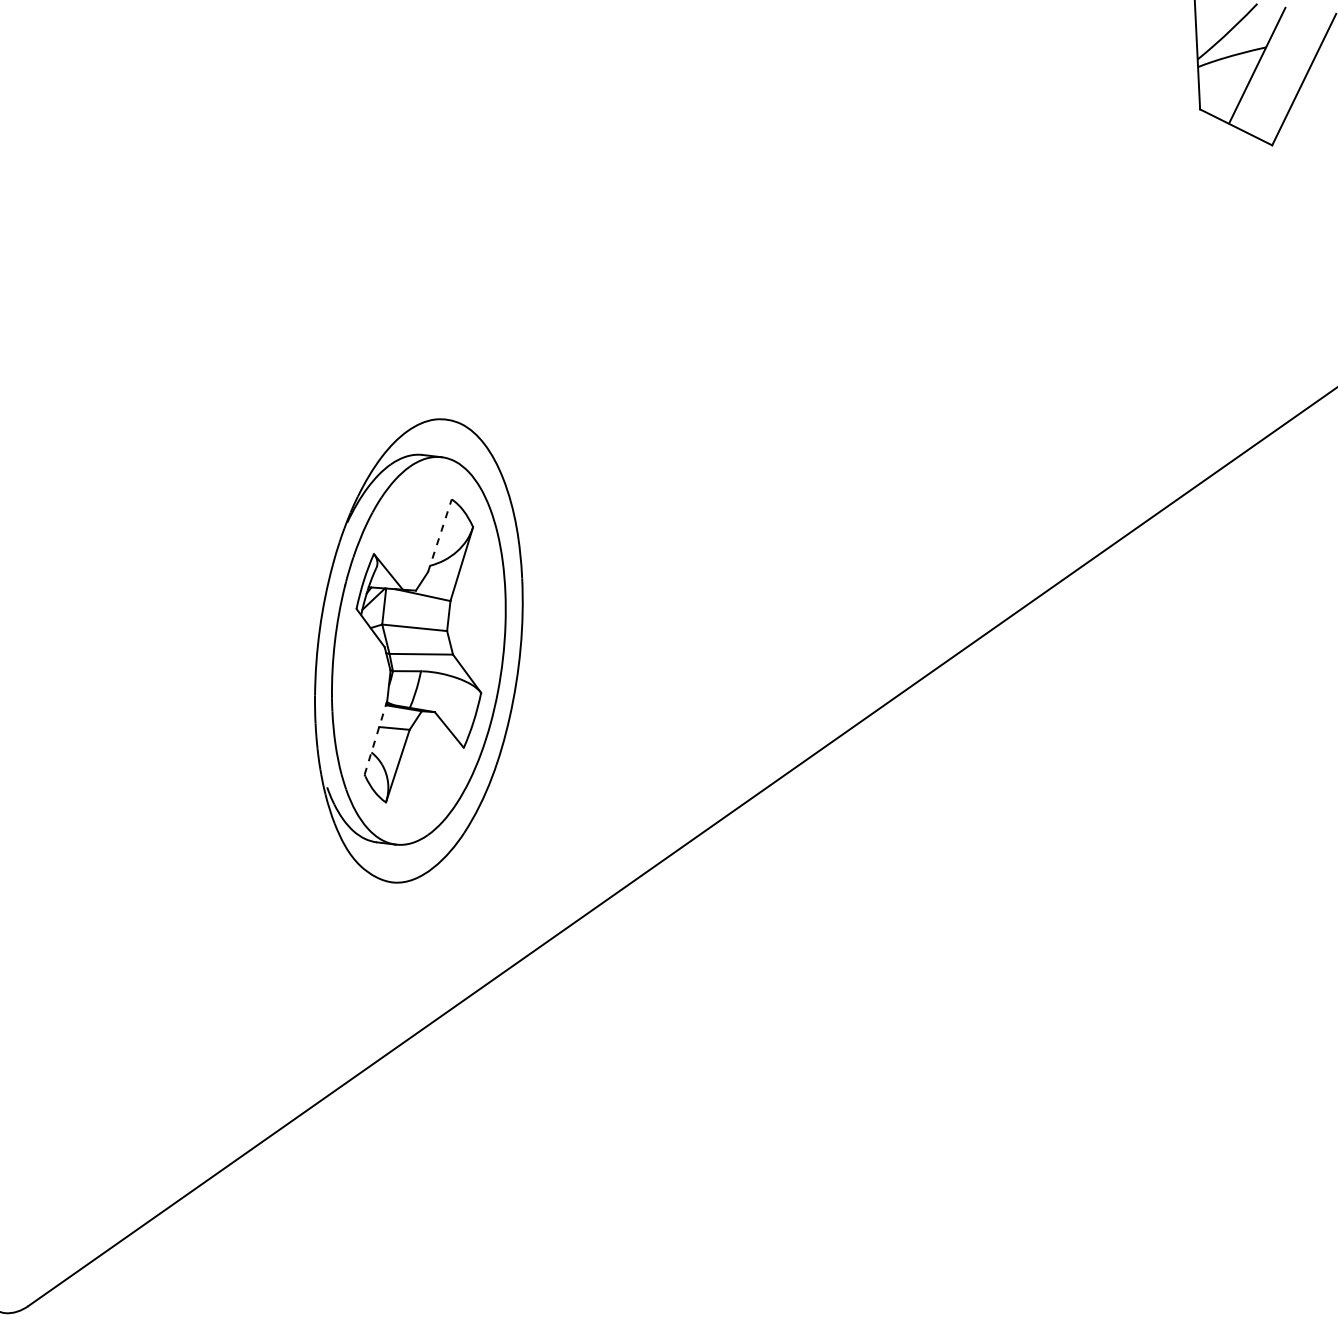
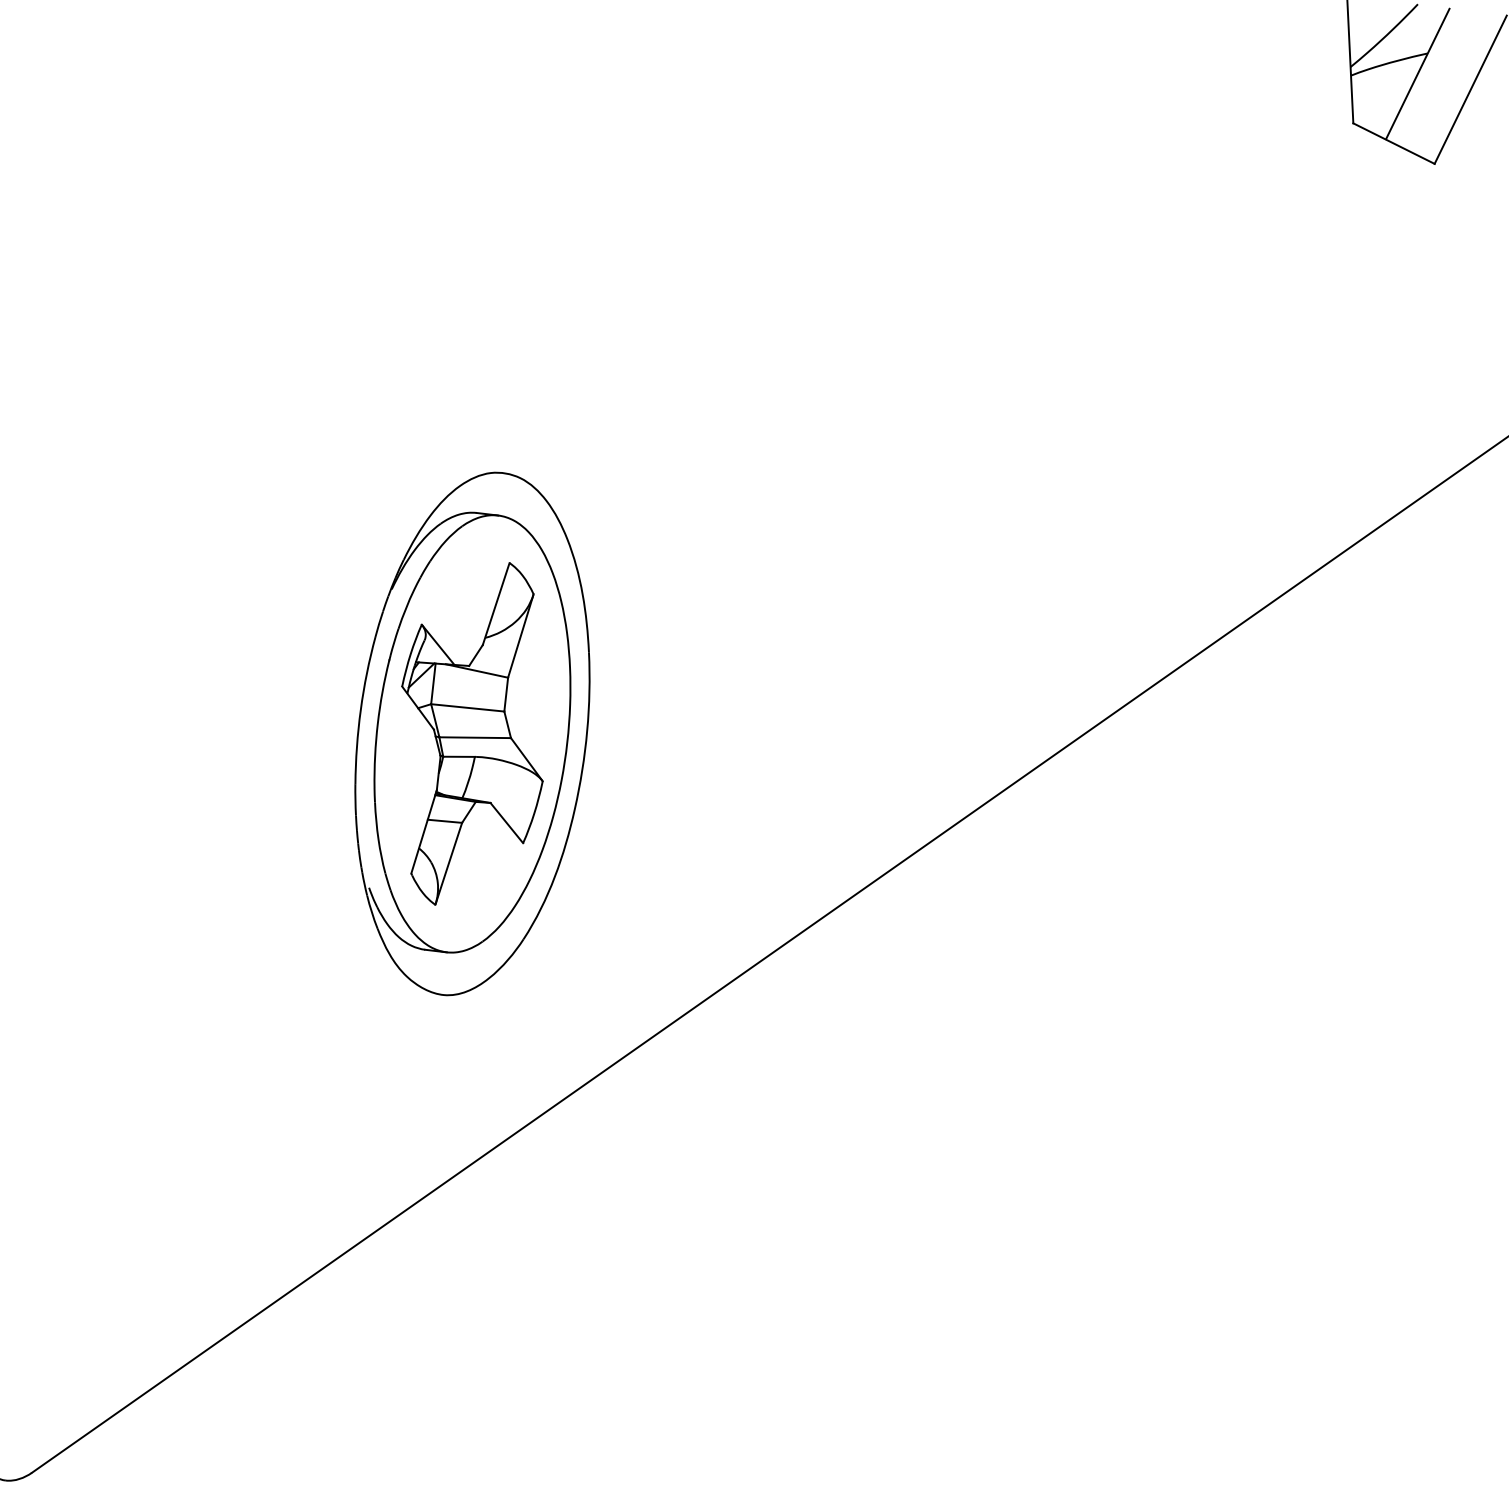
line: (440, 535) -> (496, 603), dashed -> solid
line: (376, 737) -> (424, 831), dashed -> solid

